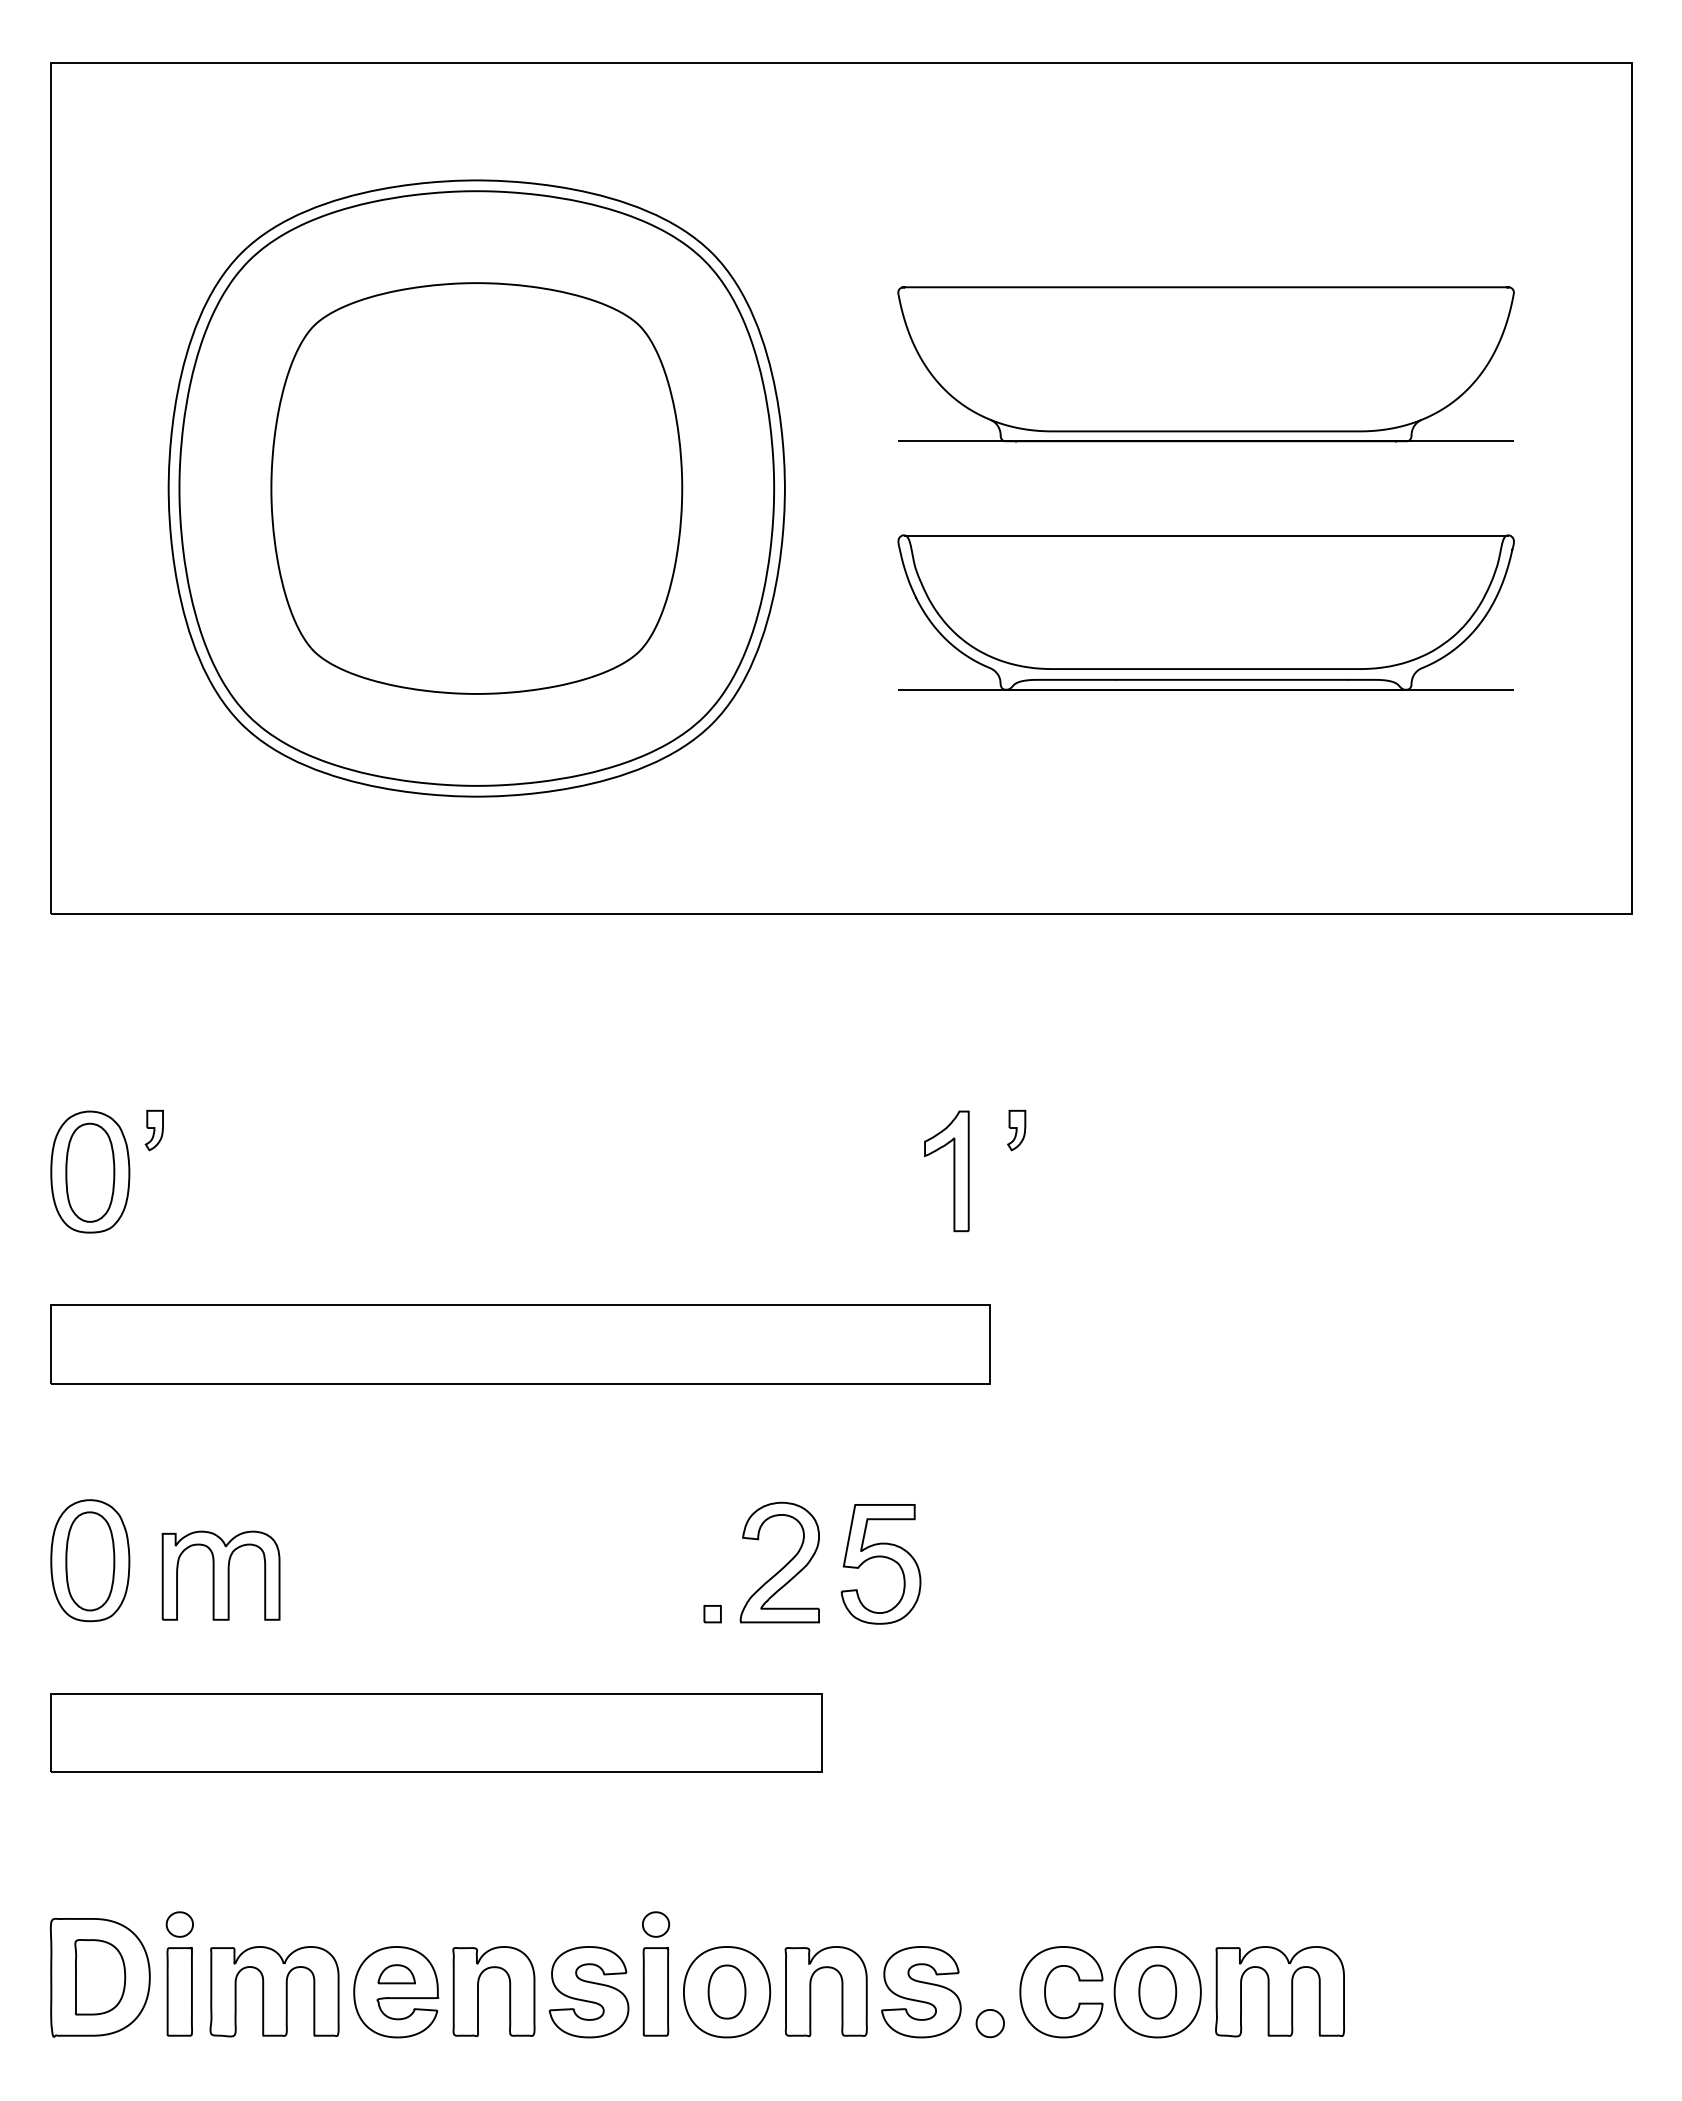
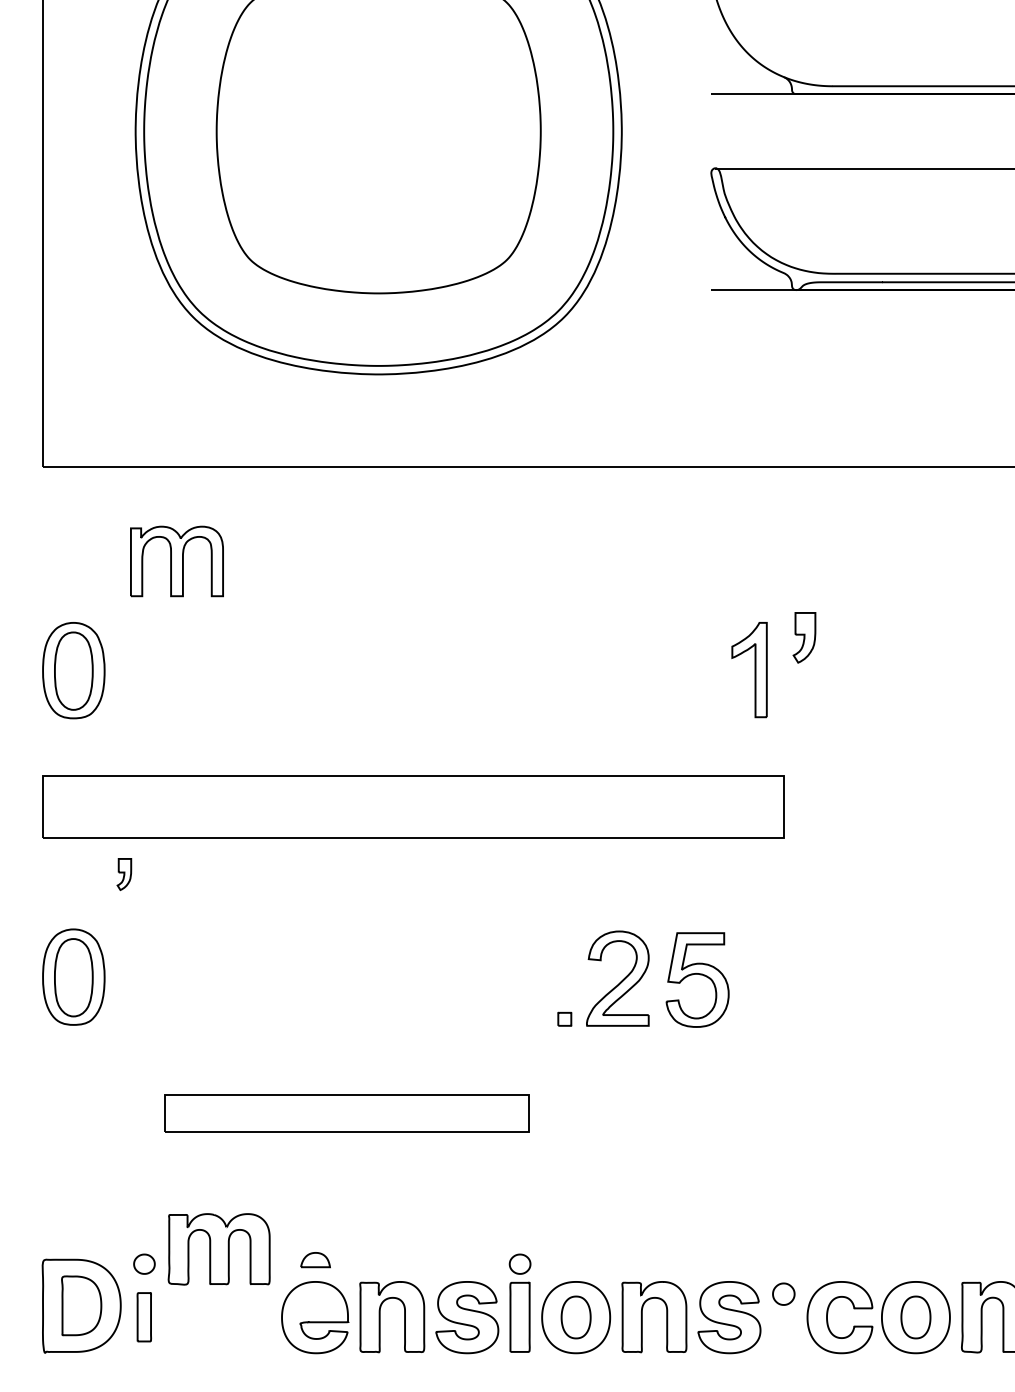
part: (153, 1130) -> (123, 874), moved
part: (1016, 1130) -> (804, 637), size x1.6
part: (220, 1575) -> (176, 561), moved
part: (436, 1732) -> (346, 1112), size x0.6
part: (396, 1974) -> (315, 1260), moved
part: (179, 1991) -> (144, 1317), size x0.7
part: (274, 1991) -> (219, 1249), moved
part: (989, 2023) -> (783, 1294), moved

